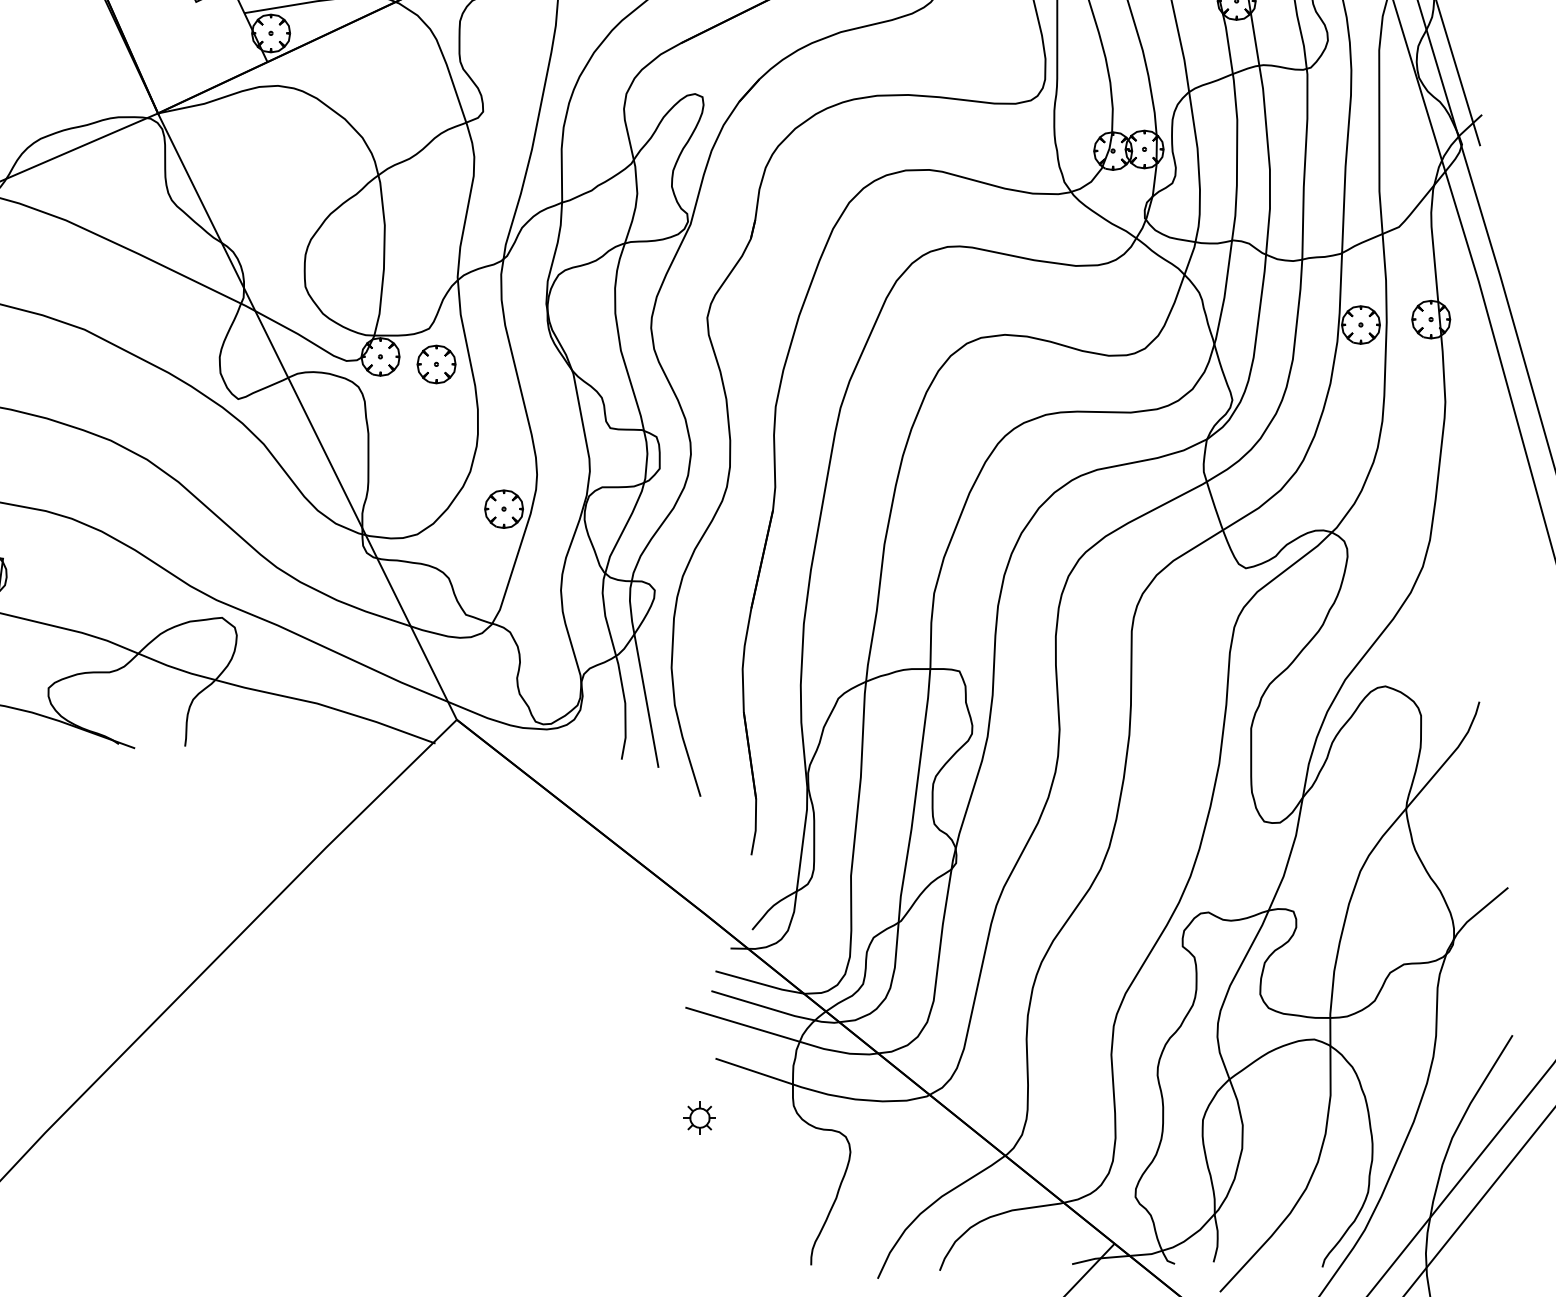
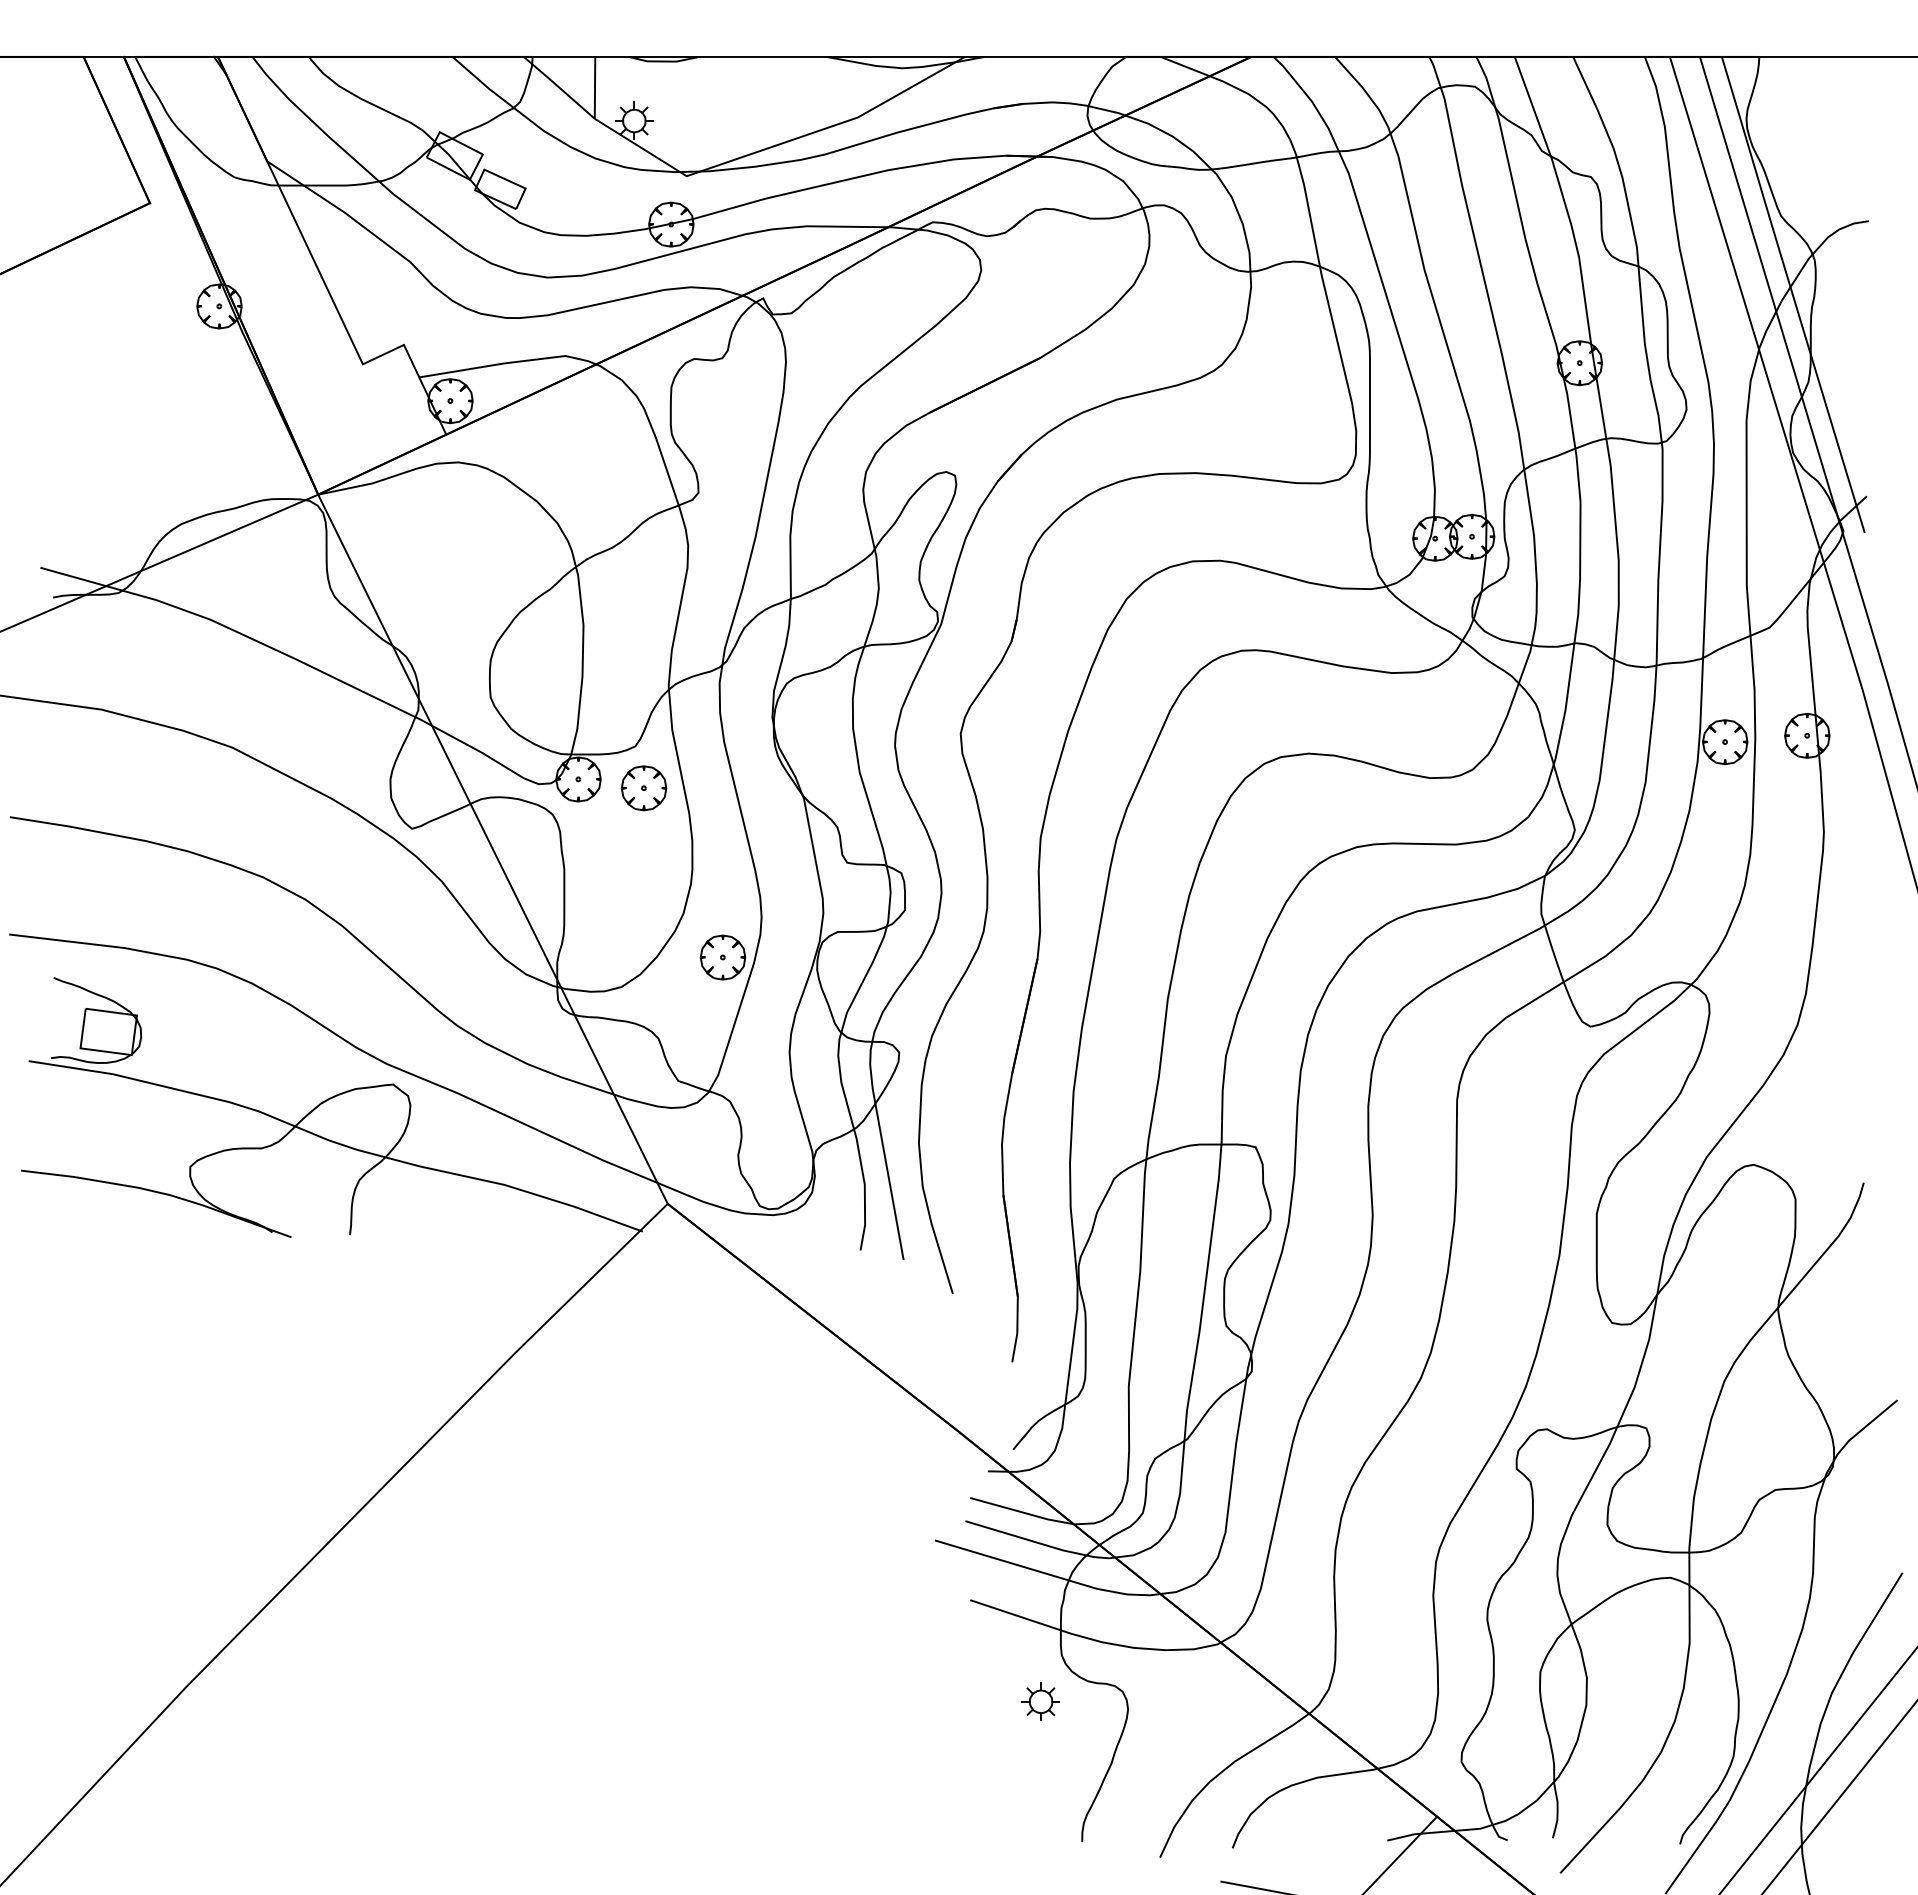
part: (699, 1117) -> (1040, 1701), moved

